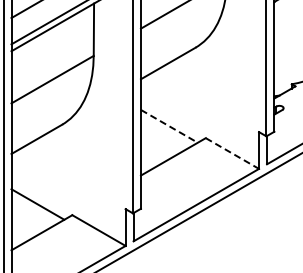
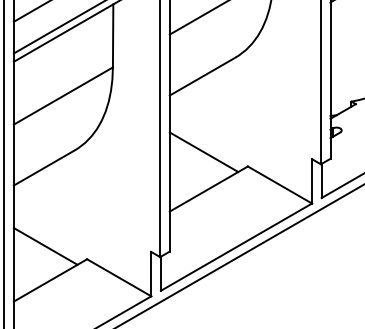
line: (169, 126) -> (204, 152), dashed -> solid
line: (232, 153) -> (280, 184), dashed -> solid

